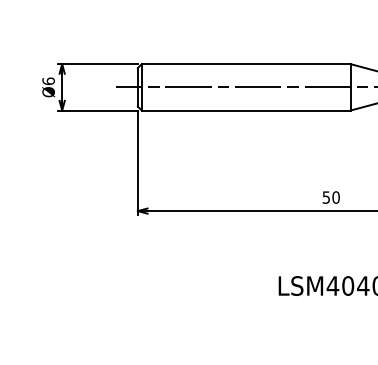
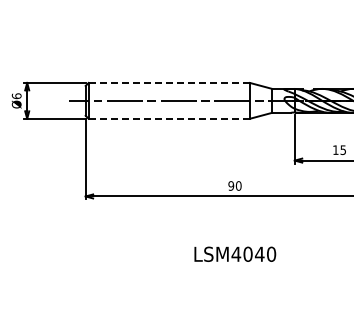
line: (246, 63) -> (169, 82), solid -> dashed
line: (246, 110) -> (169, 118), solid -> dashed
text: (326, 196) -> (231, 185), 50 -> 90

